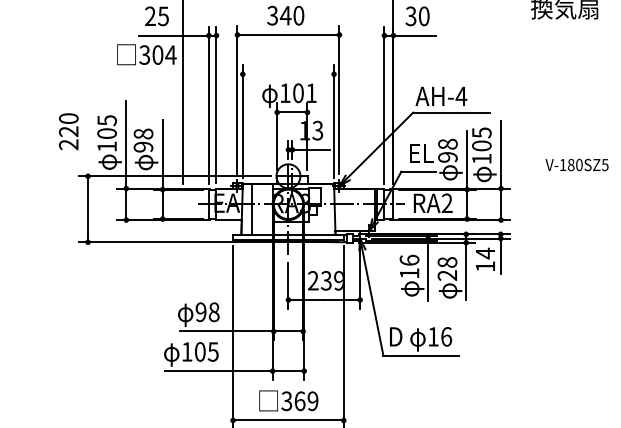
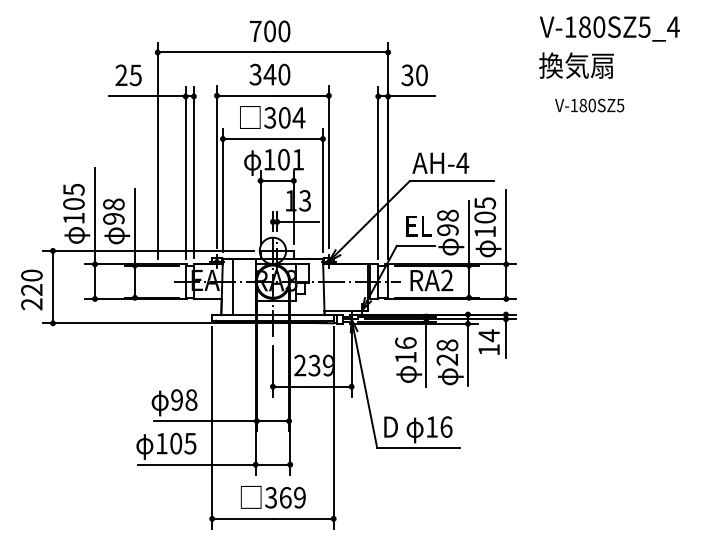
text: (146, 54) -> (272, 117), moved
line: (288, 73) -> (272, 138), added
text: (68, 131) -> (31, 289), moved
text: (576, 165) -> (589, 105), moved

